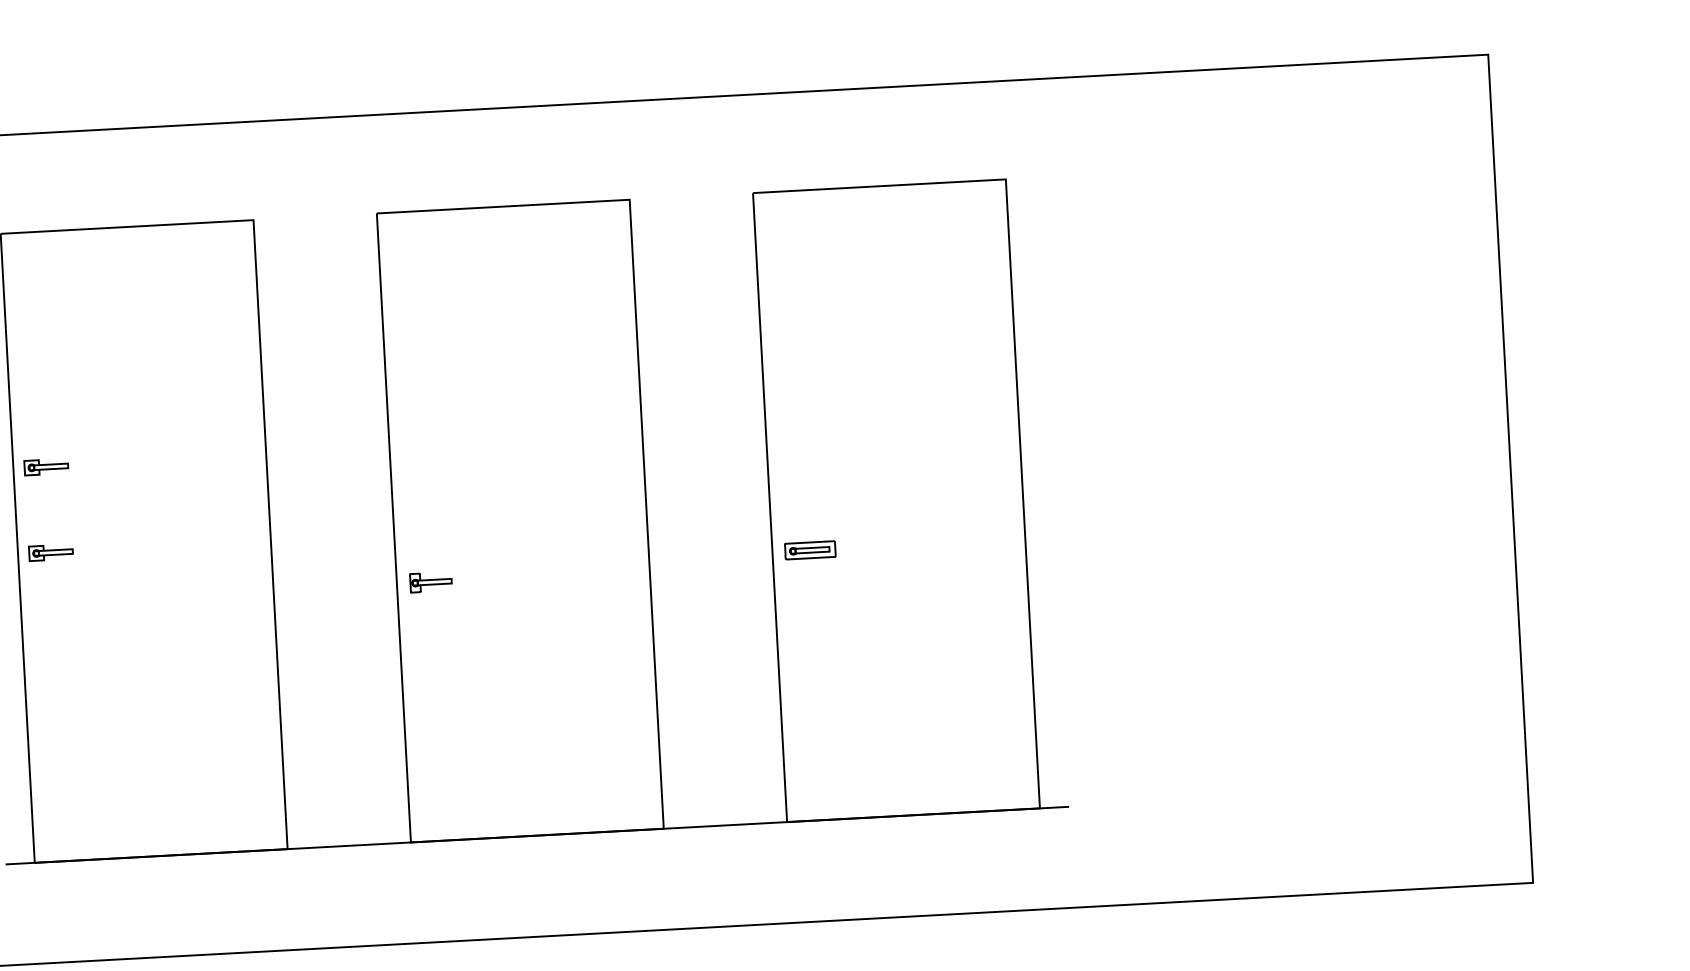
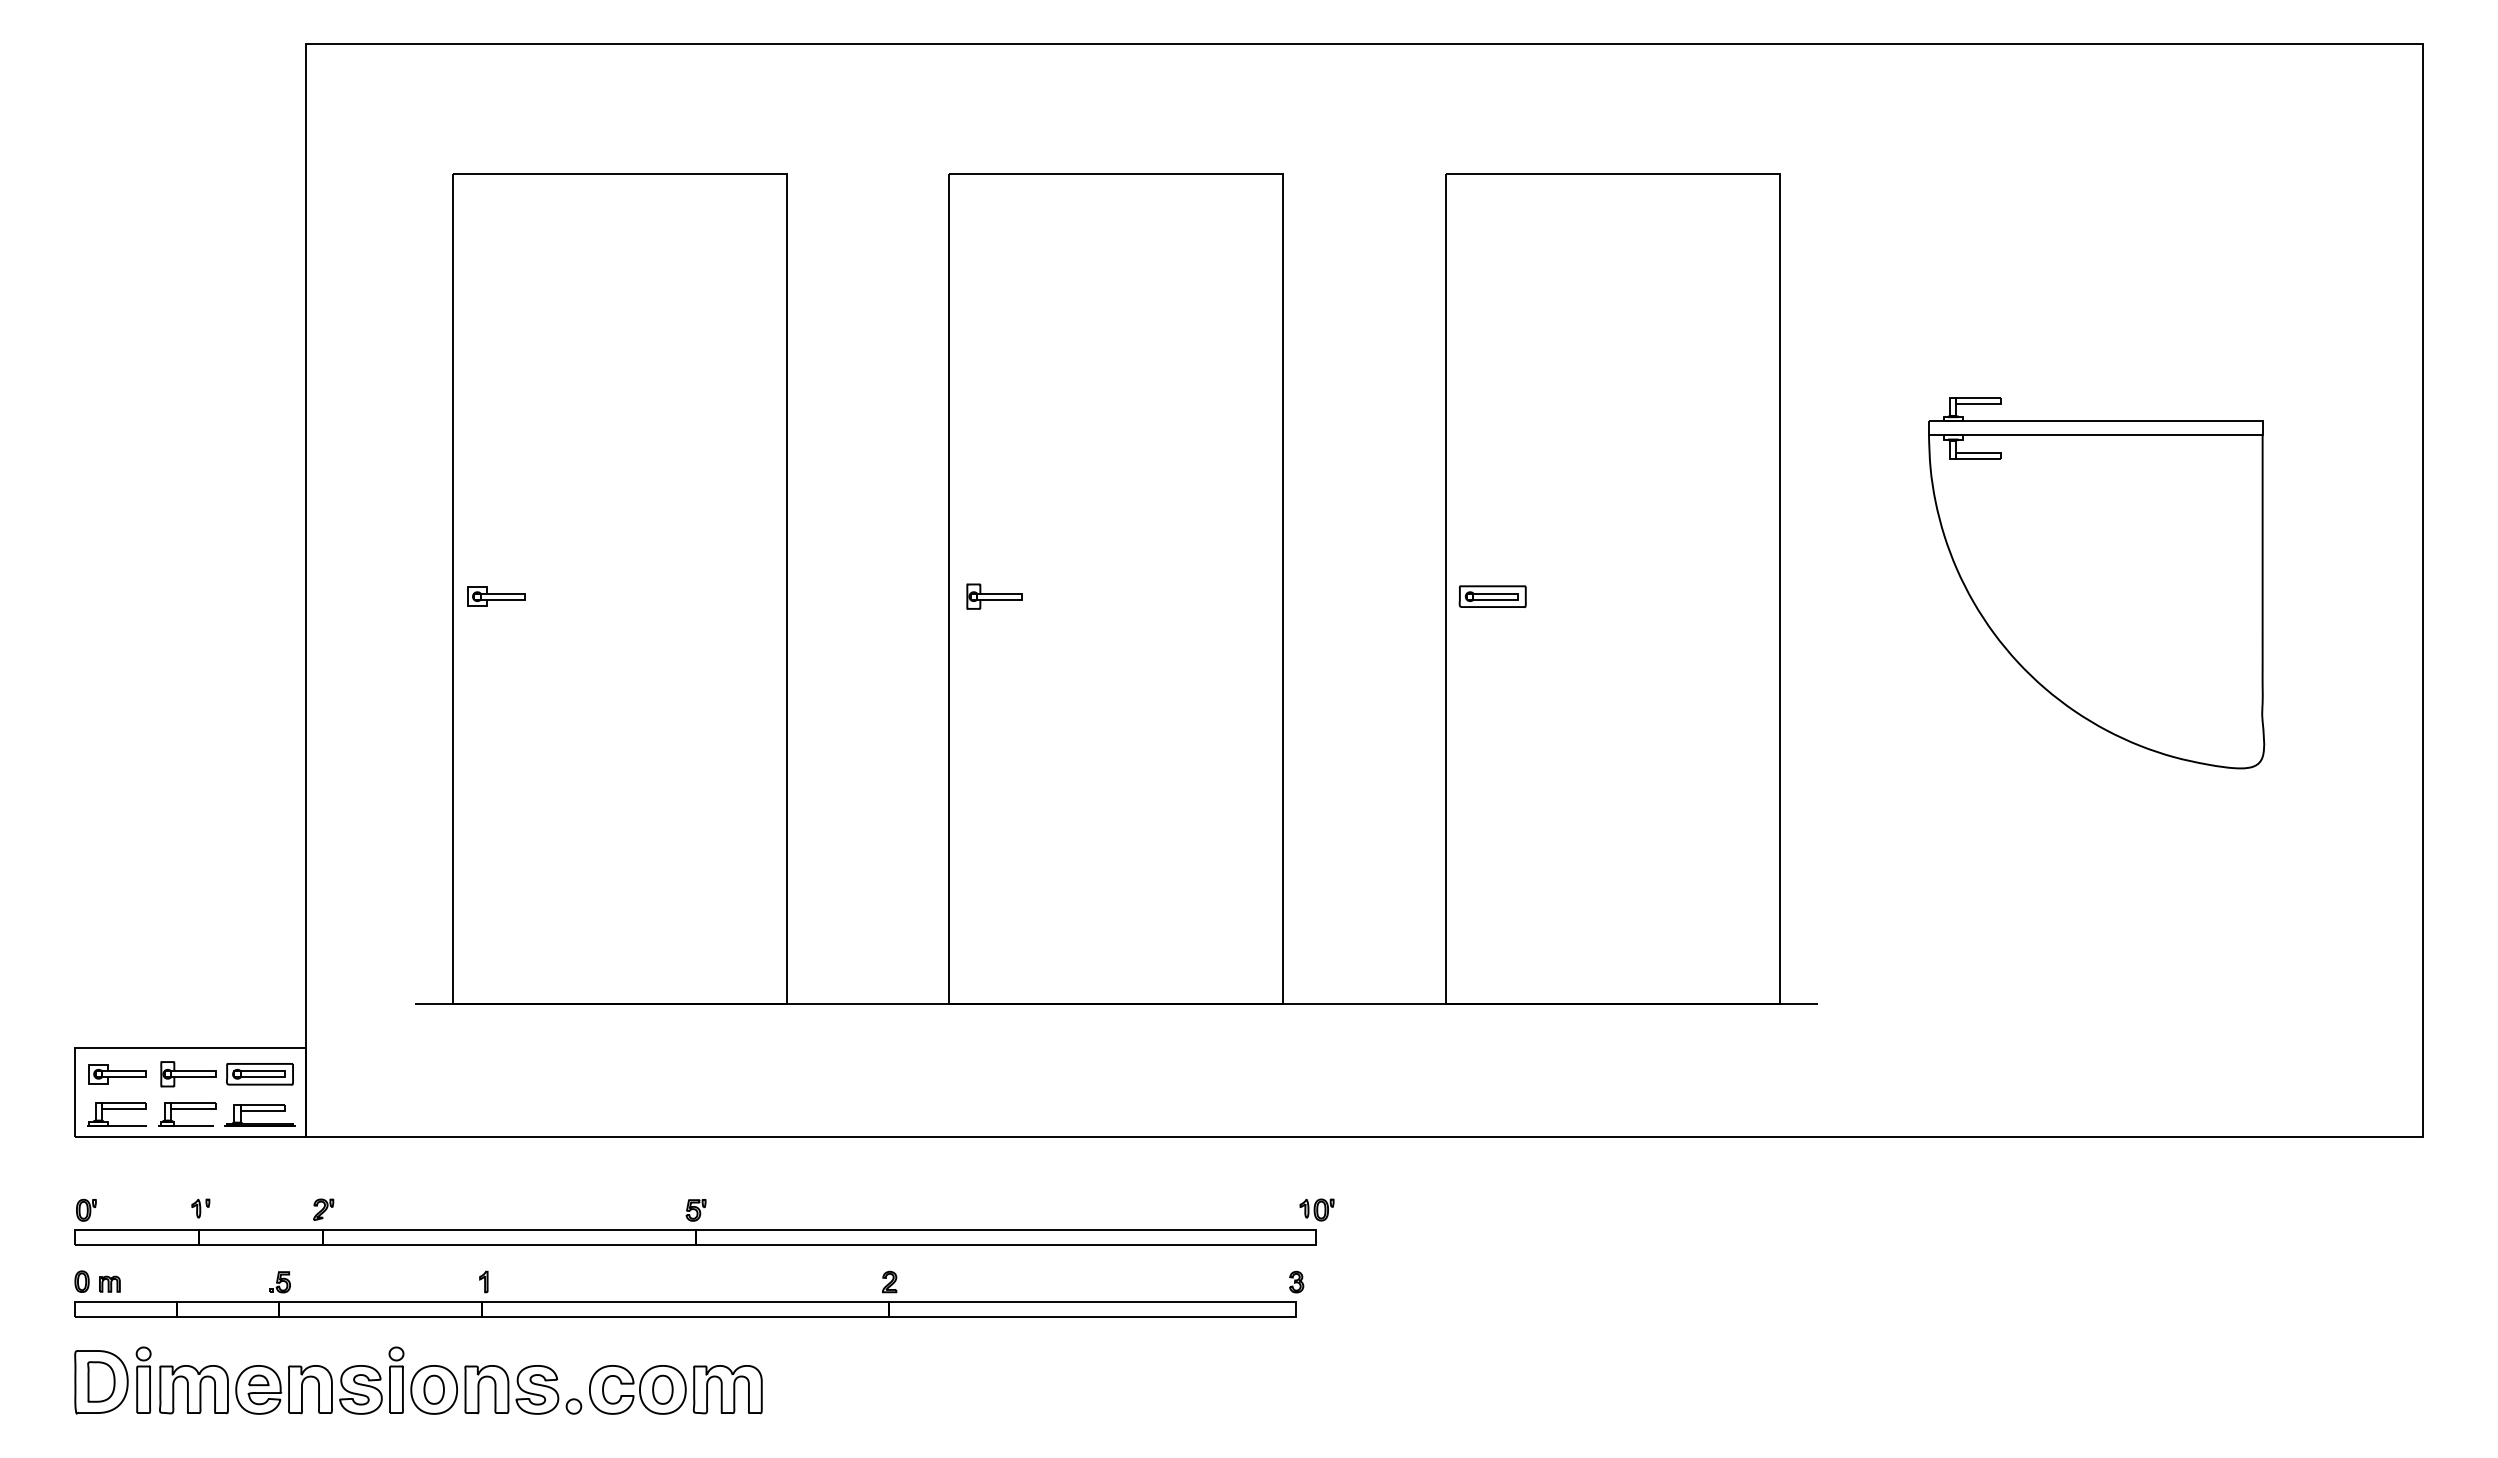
part: (46, 466) -> (496, 483), removed
part: (1262, 477) -> (2096, 583), added
part: (810, 550) -> (1492, 596), moved
part: (431, 582) -> (994, 596), moved

